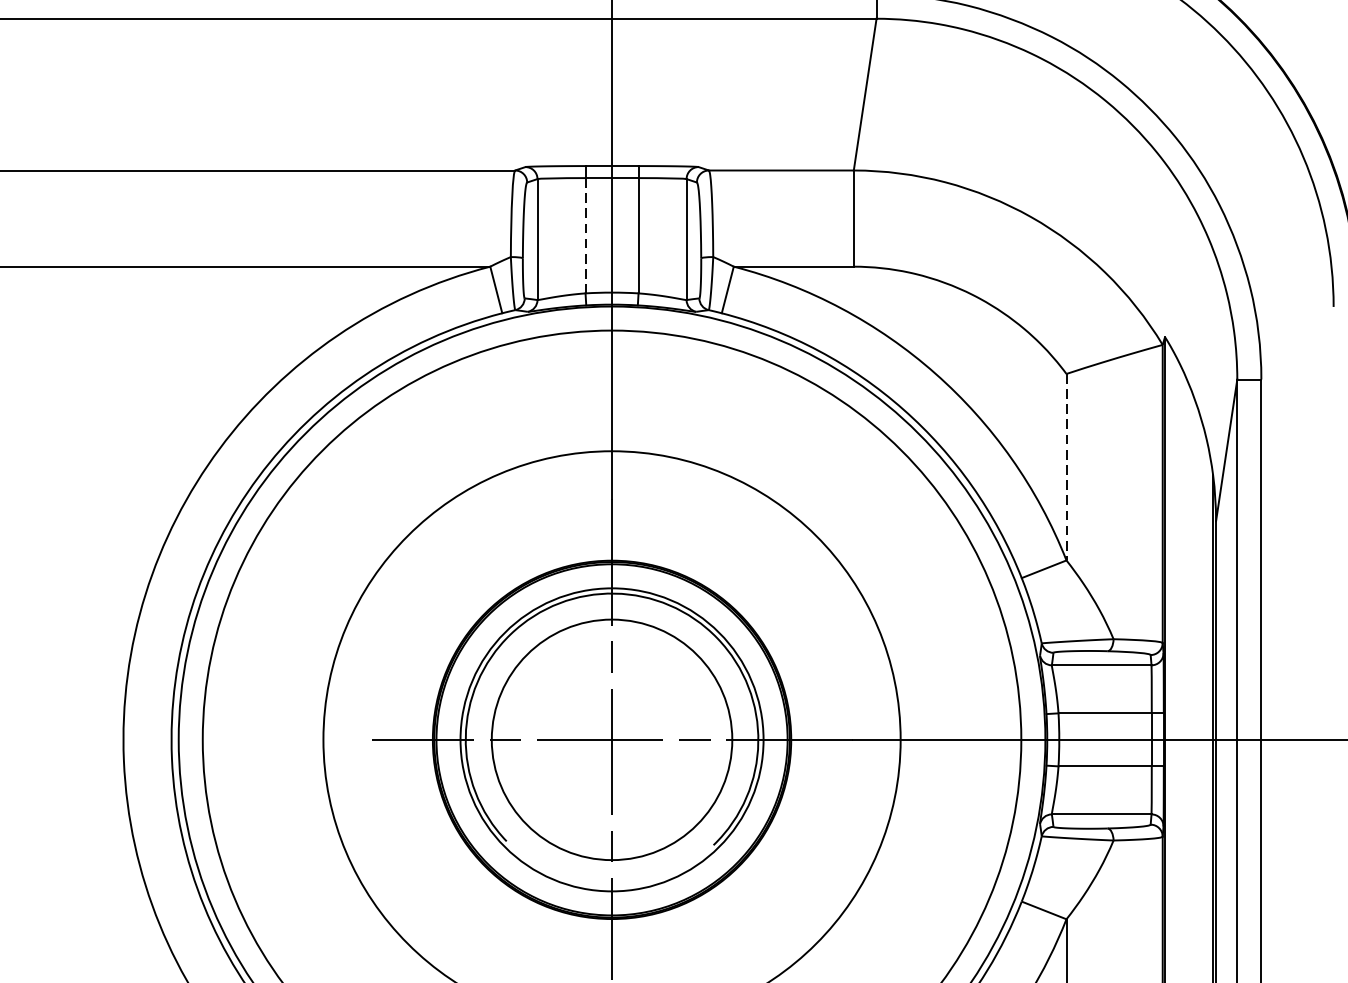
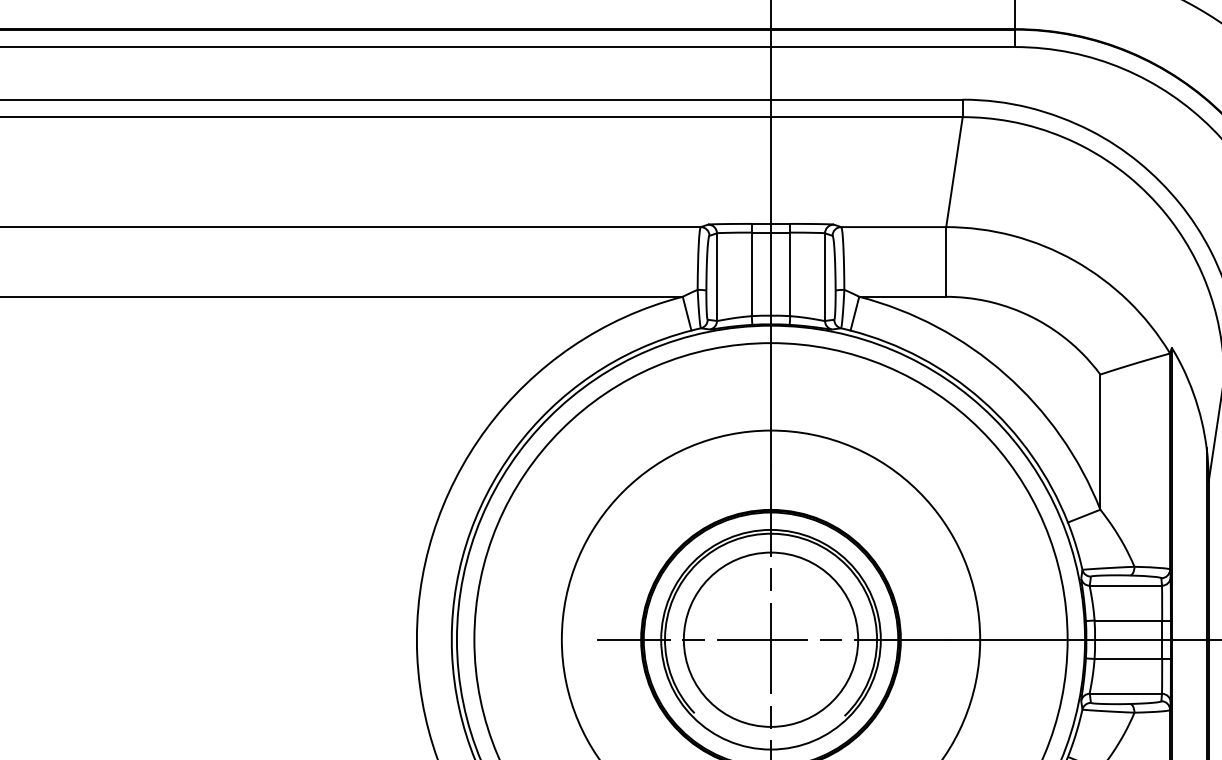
line: (585, 235) -> (751, 274), dashed -> solid
line: (1066, 467) -> (1100, 442), dashed -> solid

